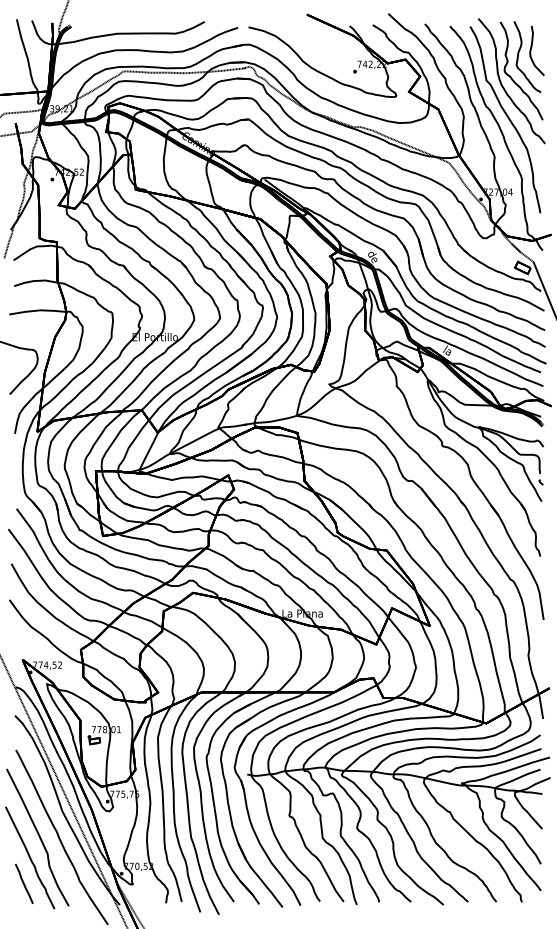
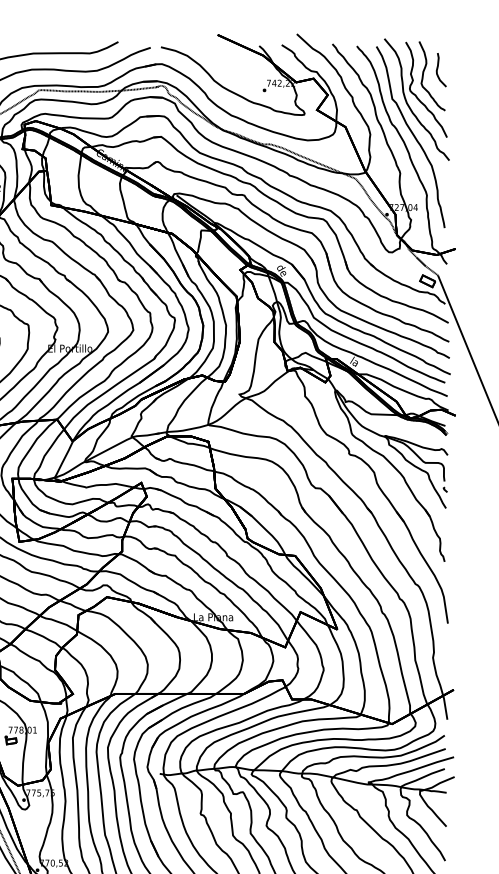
part: (536, 50) -> (440, 69), size x0.7

